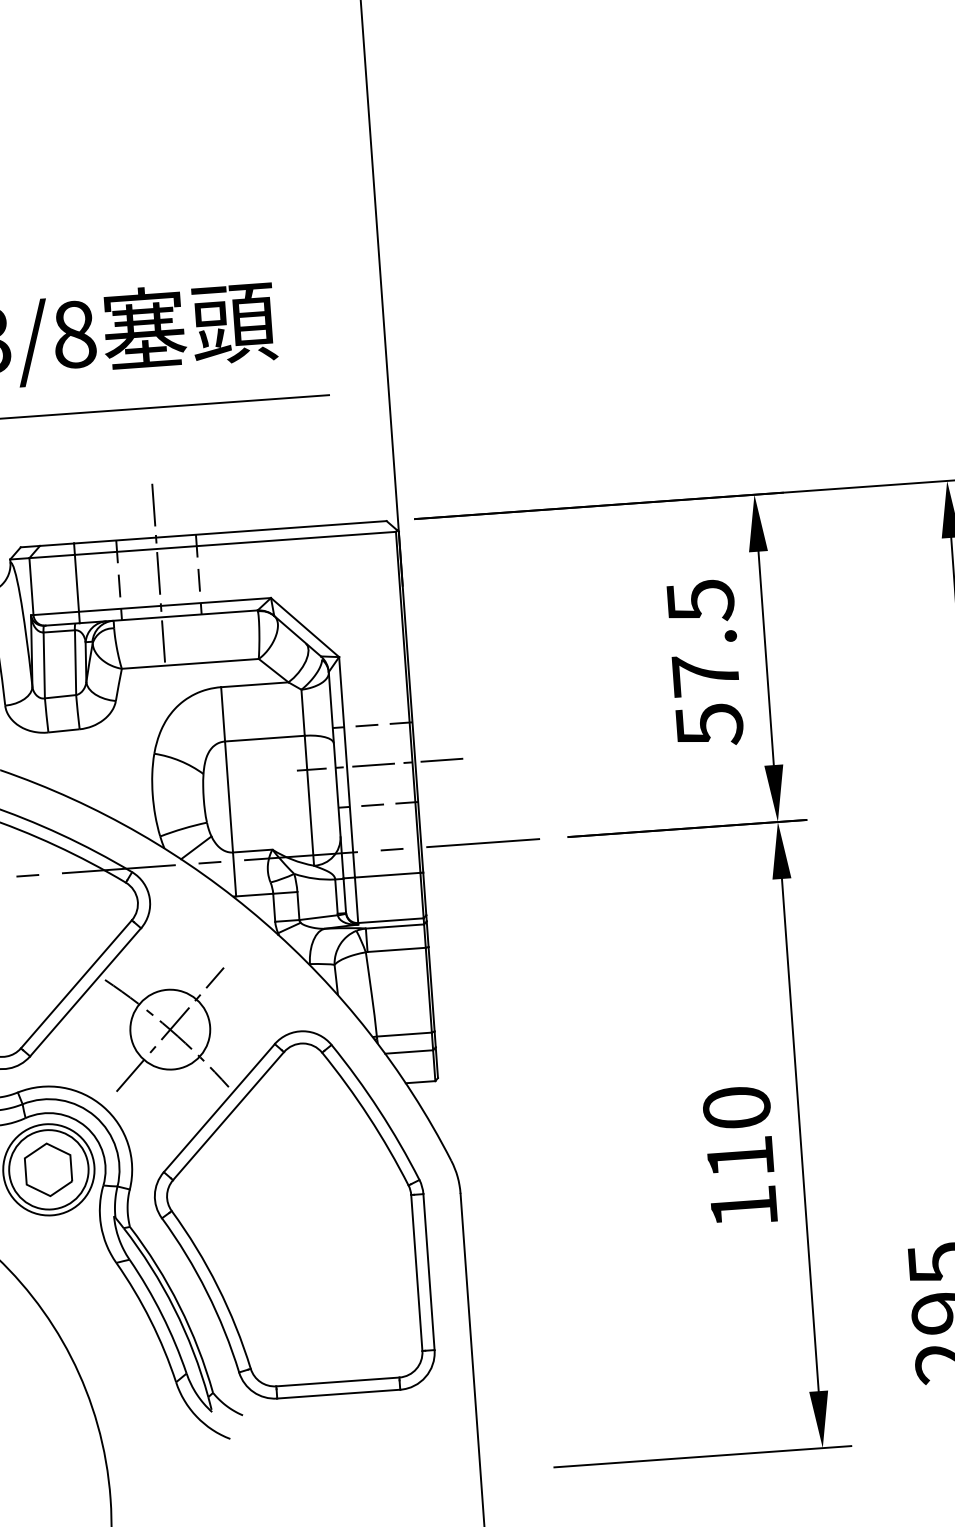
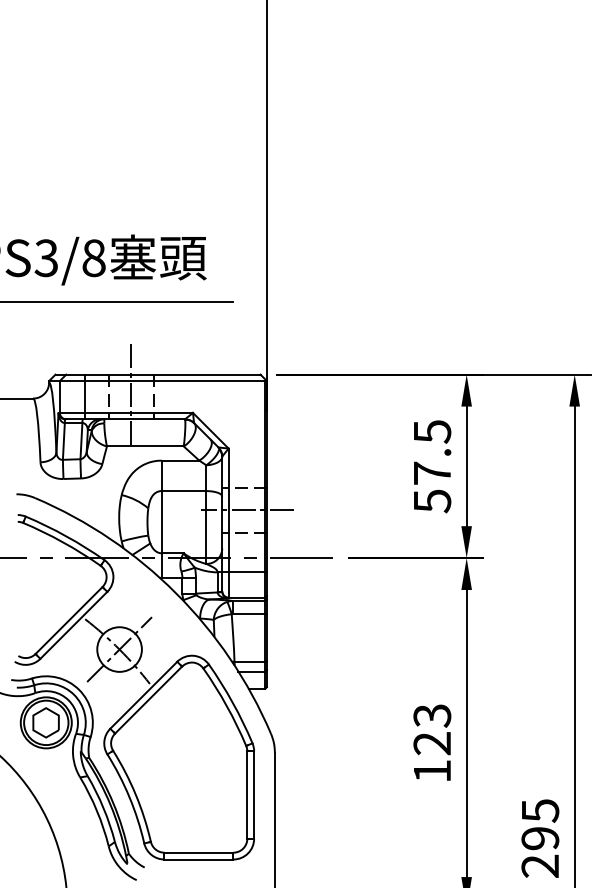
text: (738, 1132) -> (432, 729), 110 -> 123

